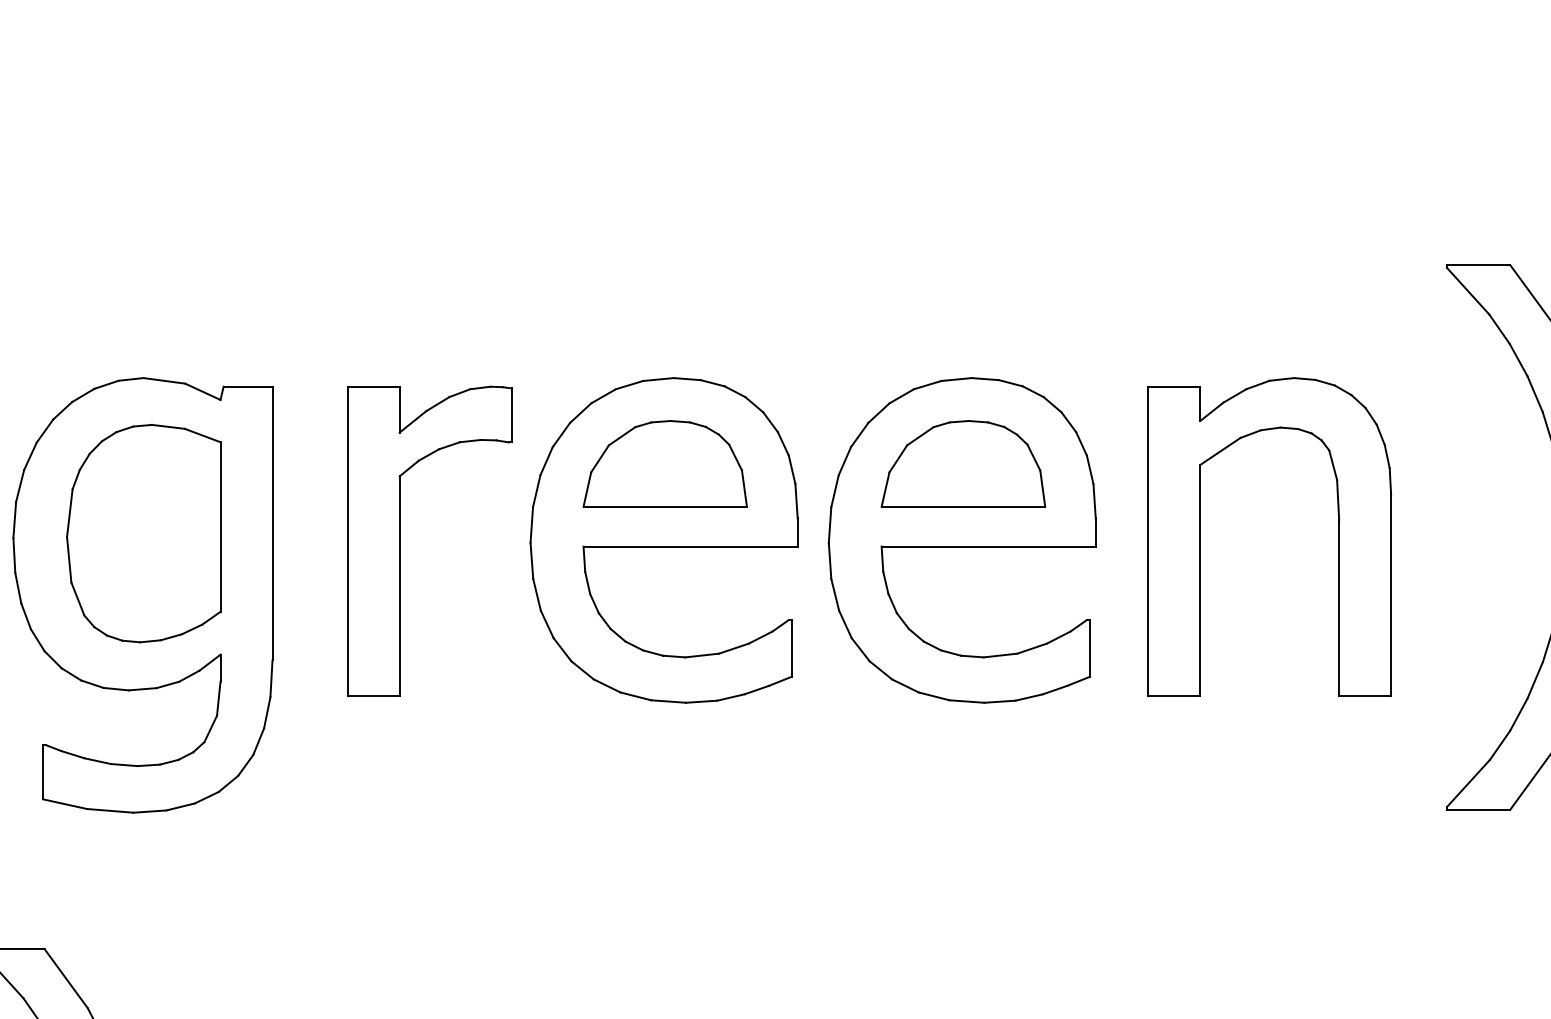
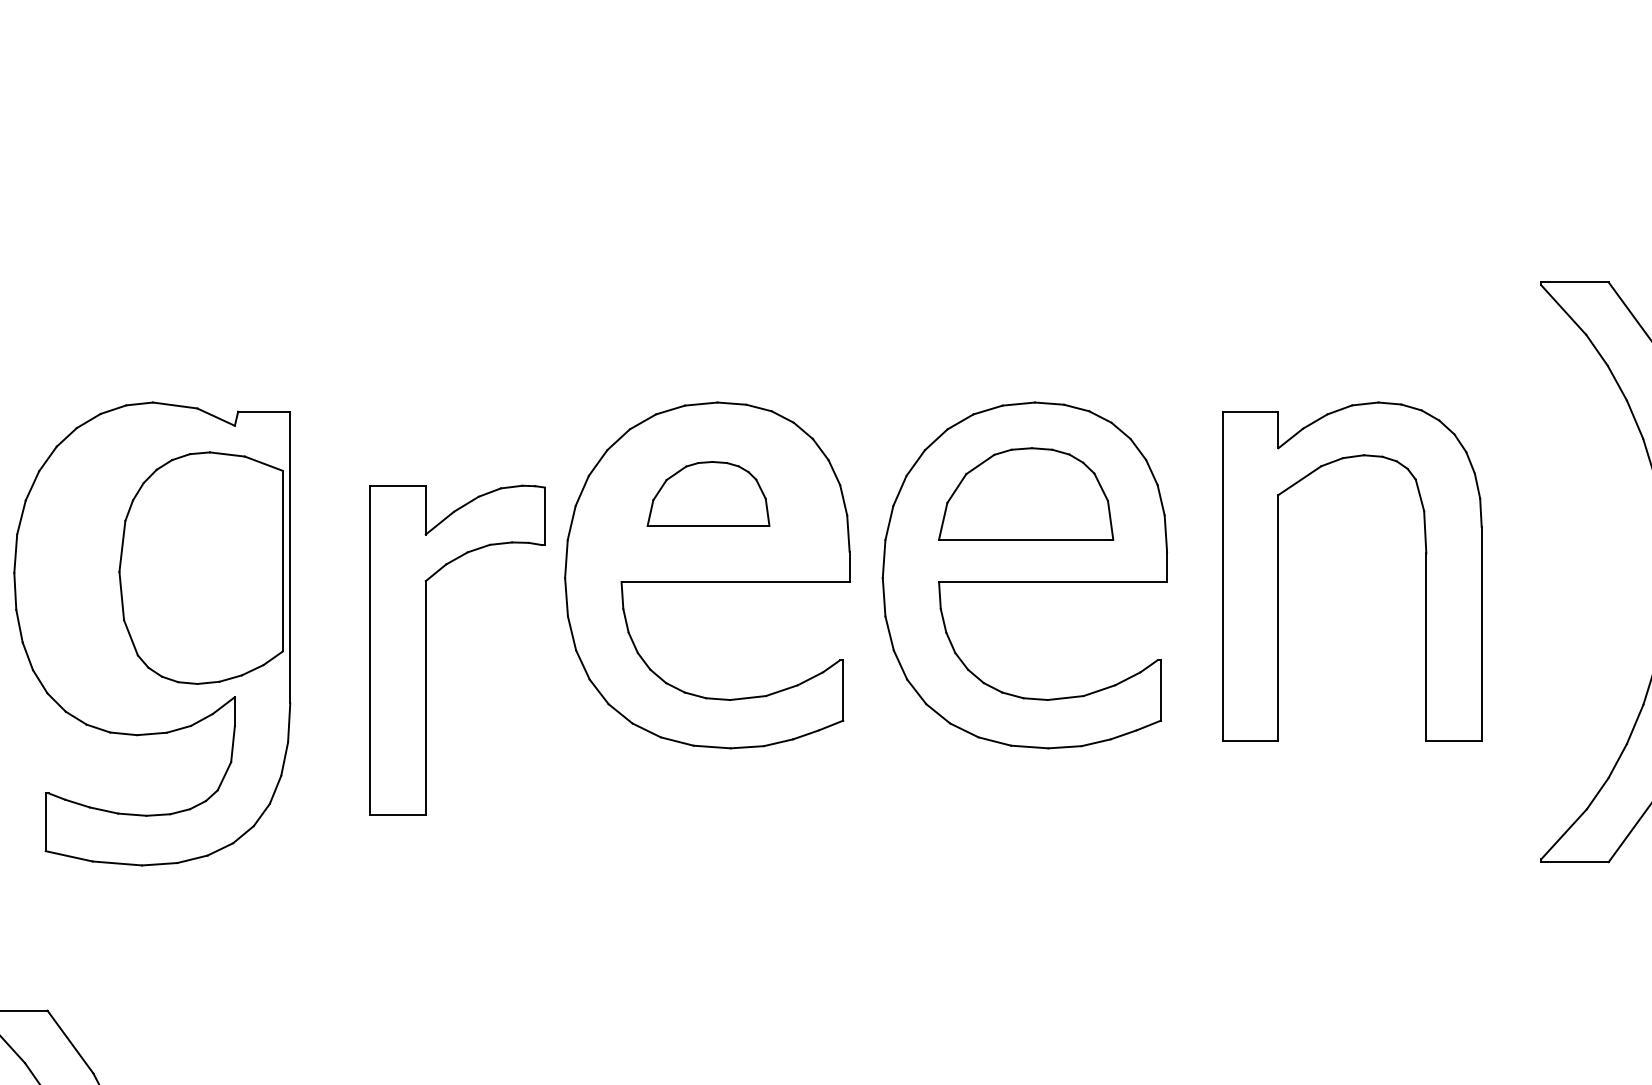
part: (665, 463) -> (708, 493), size x0.7
part: (143, 532) -> (200, 567), moved
part: (400, 540) -> (426, 649), moved

